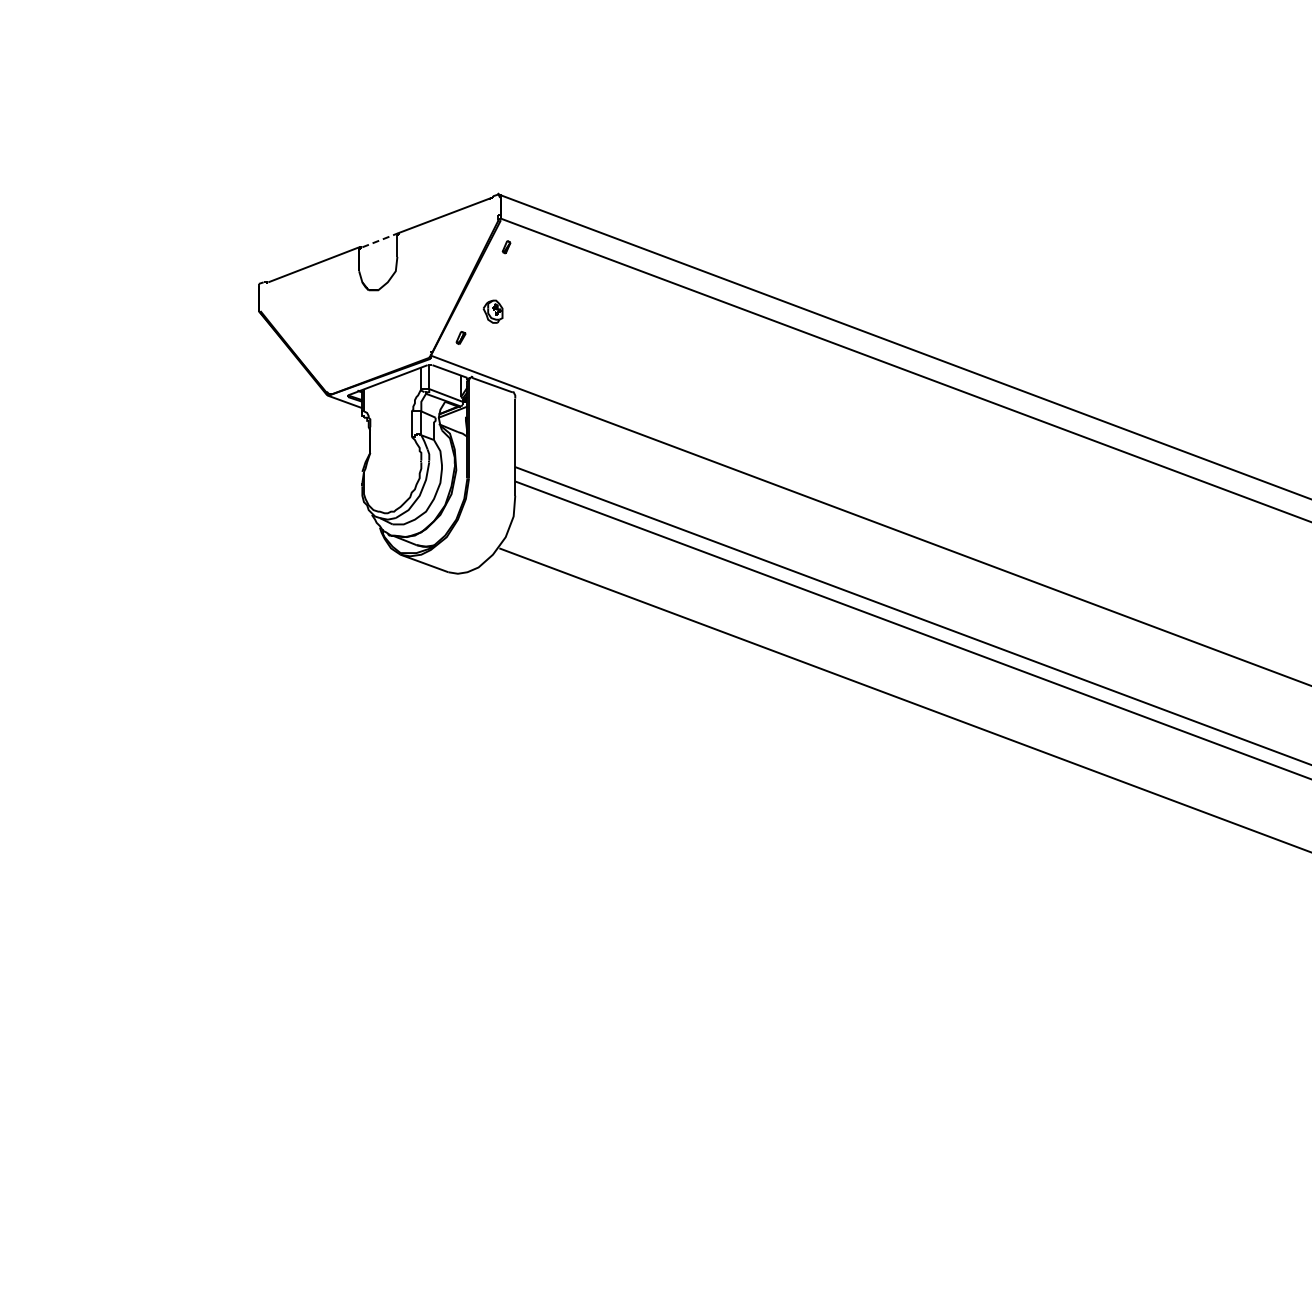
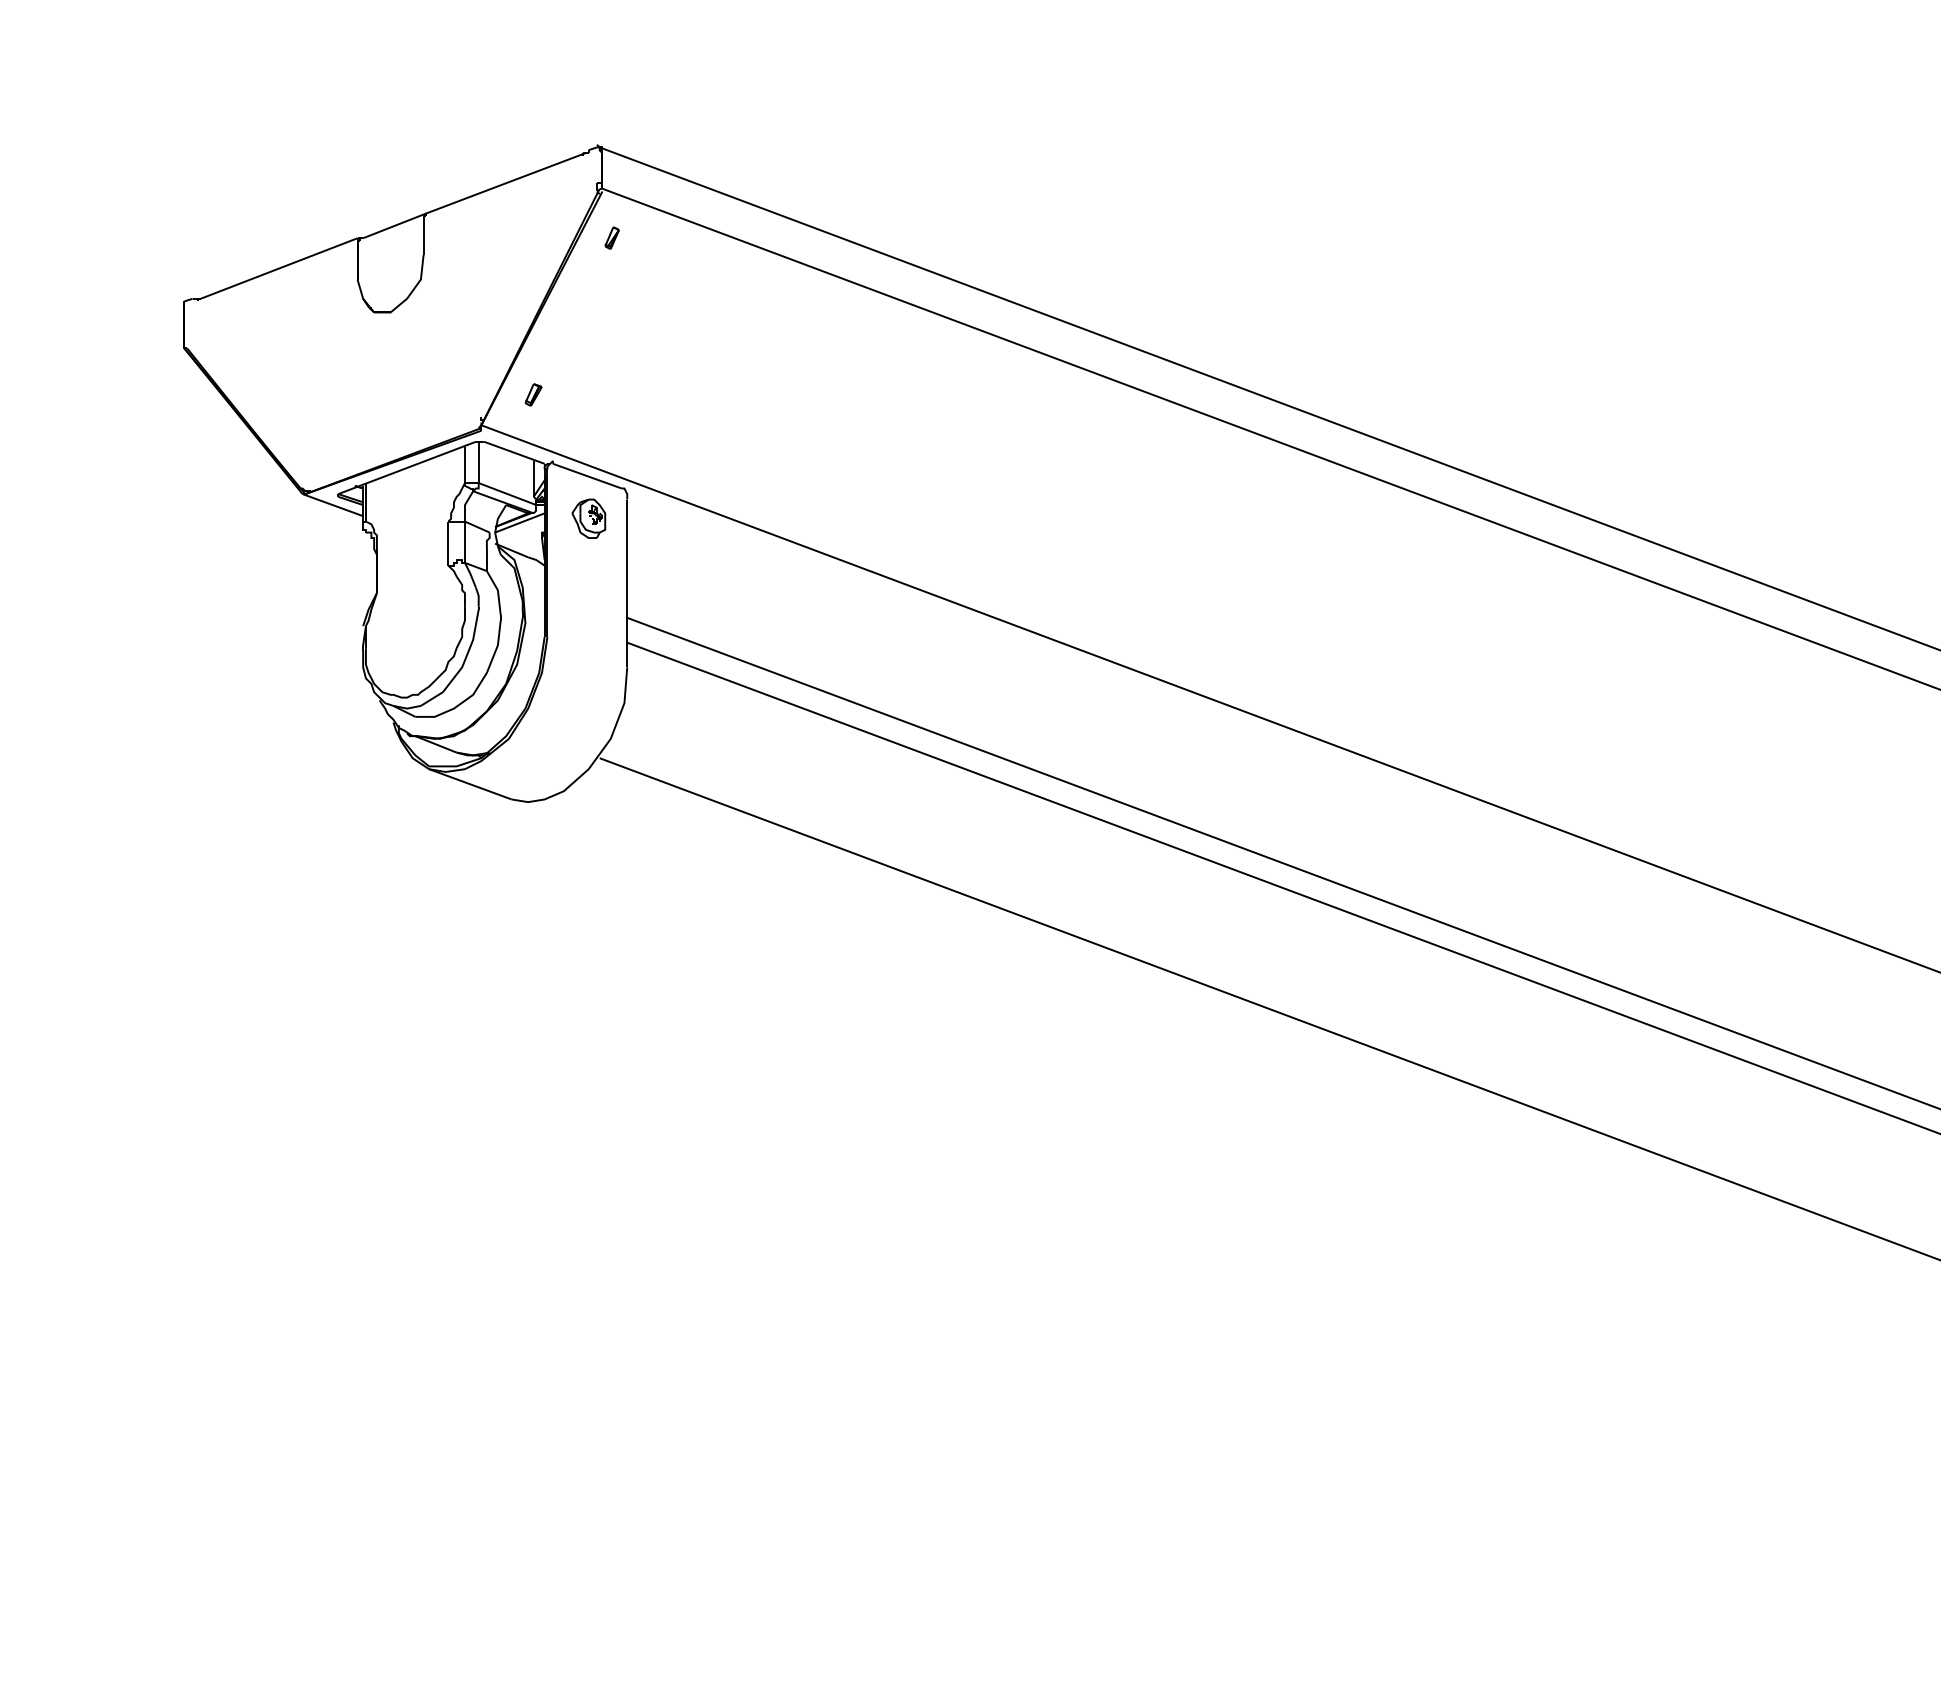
line: (380, 240) -> (394, 226), dashed -> solid
part: (492, 311) -> (587, 518), moved

